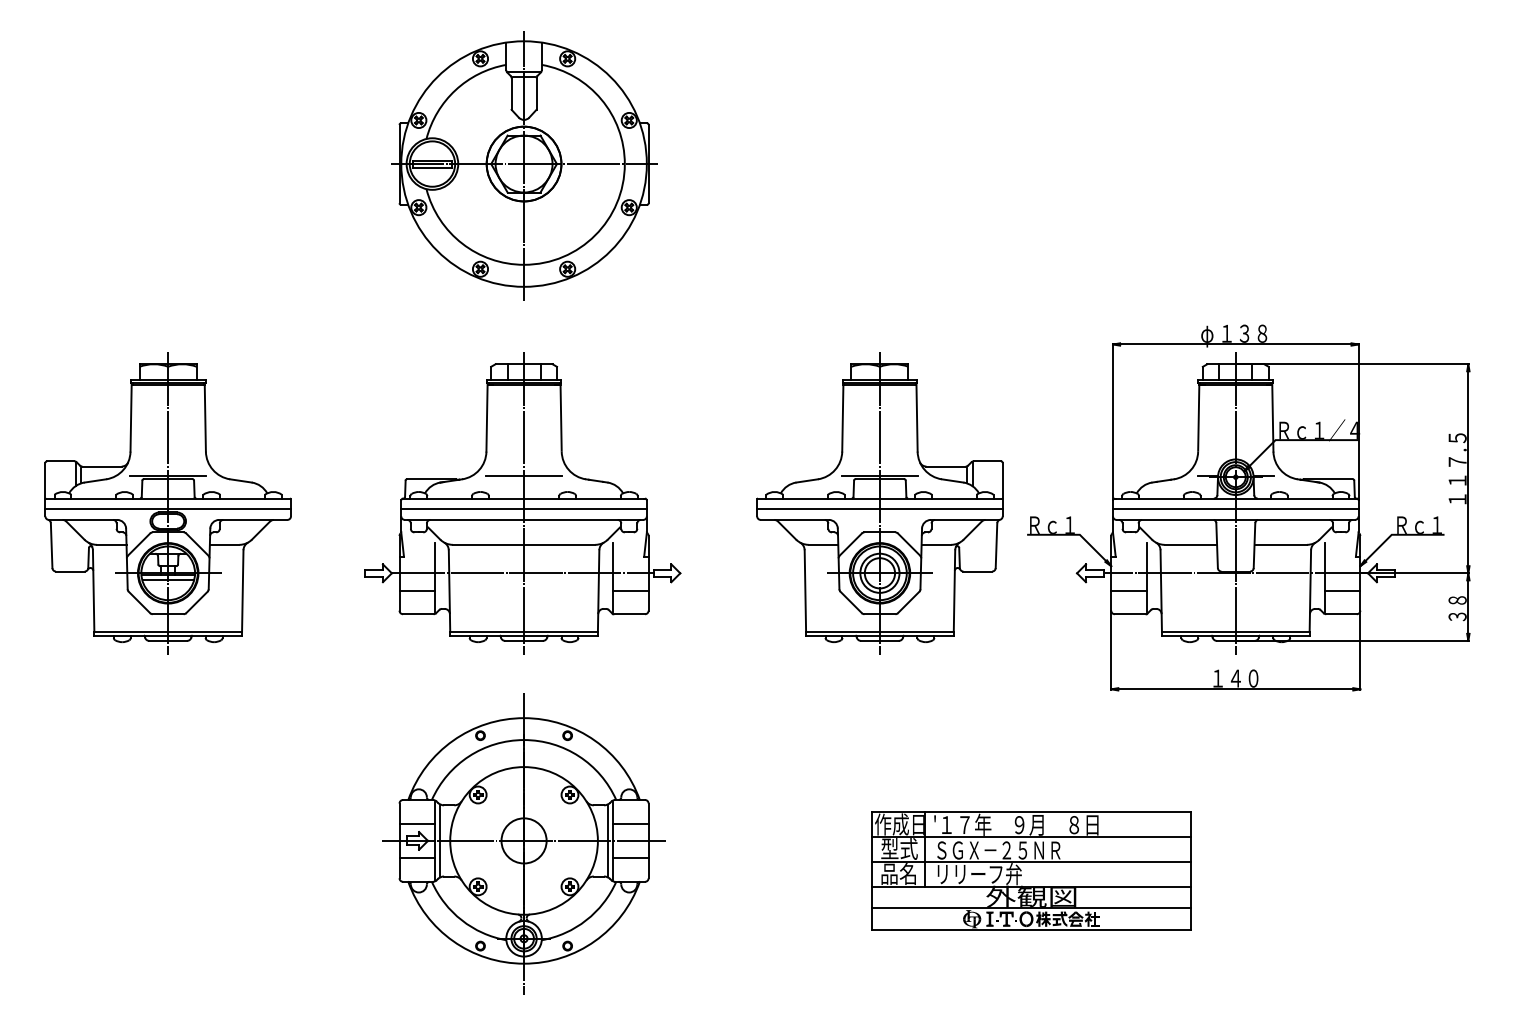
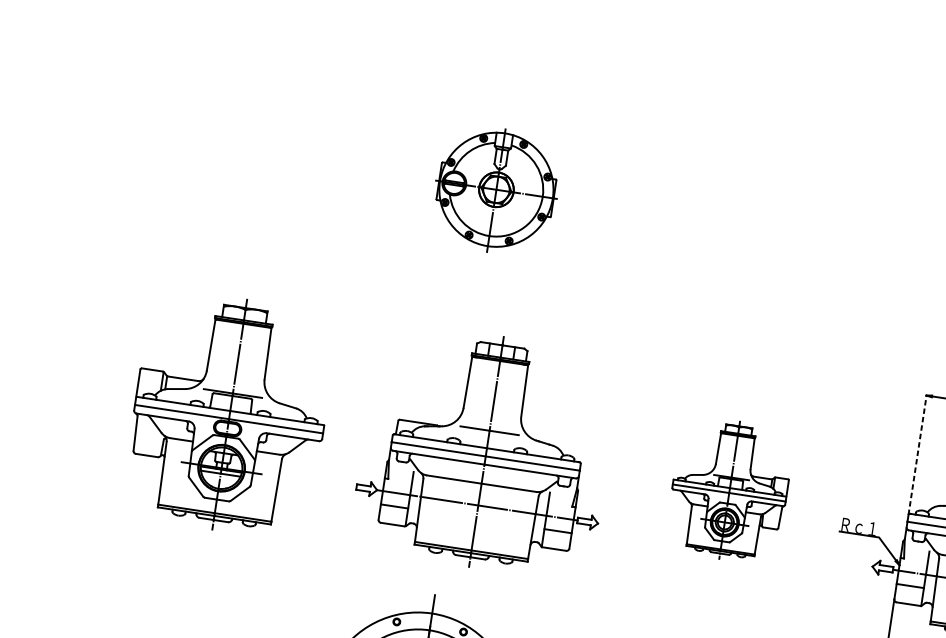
part: (524, 165) -> (496, 190), size x0.6
line: (1113, 421) -> (918, 454), solid -> dashed
part: (167, 503) -> (229, 414), moved
part: (522, 503) -> (485, 451), moved
part: (879, 503) -> (729, 490), size x0.6

